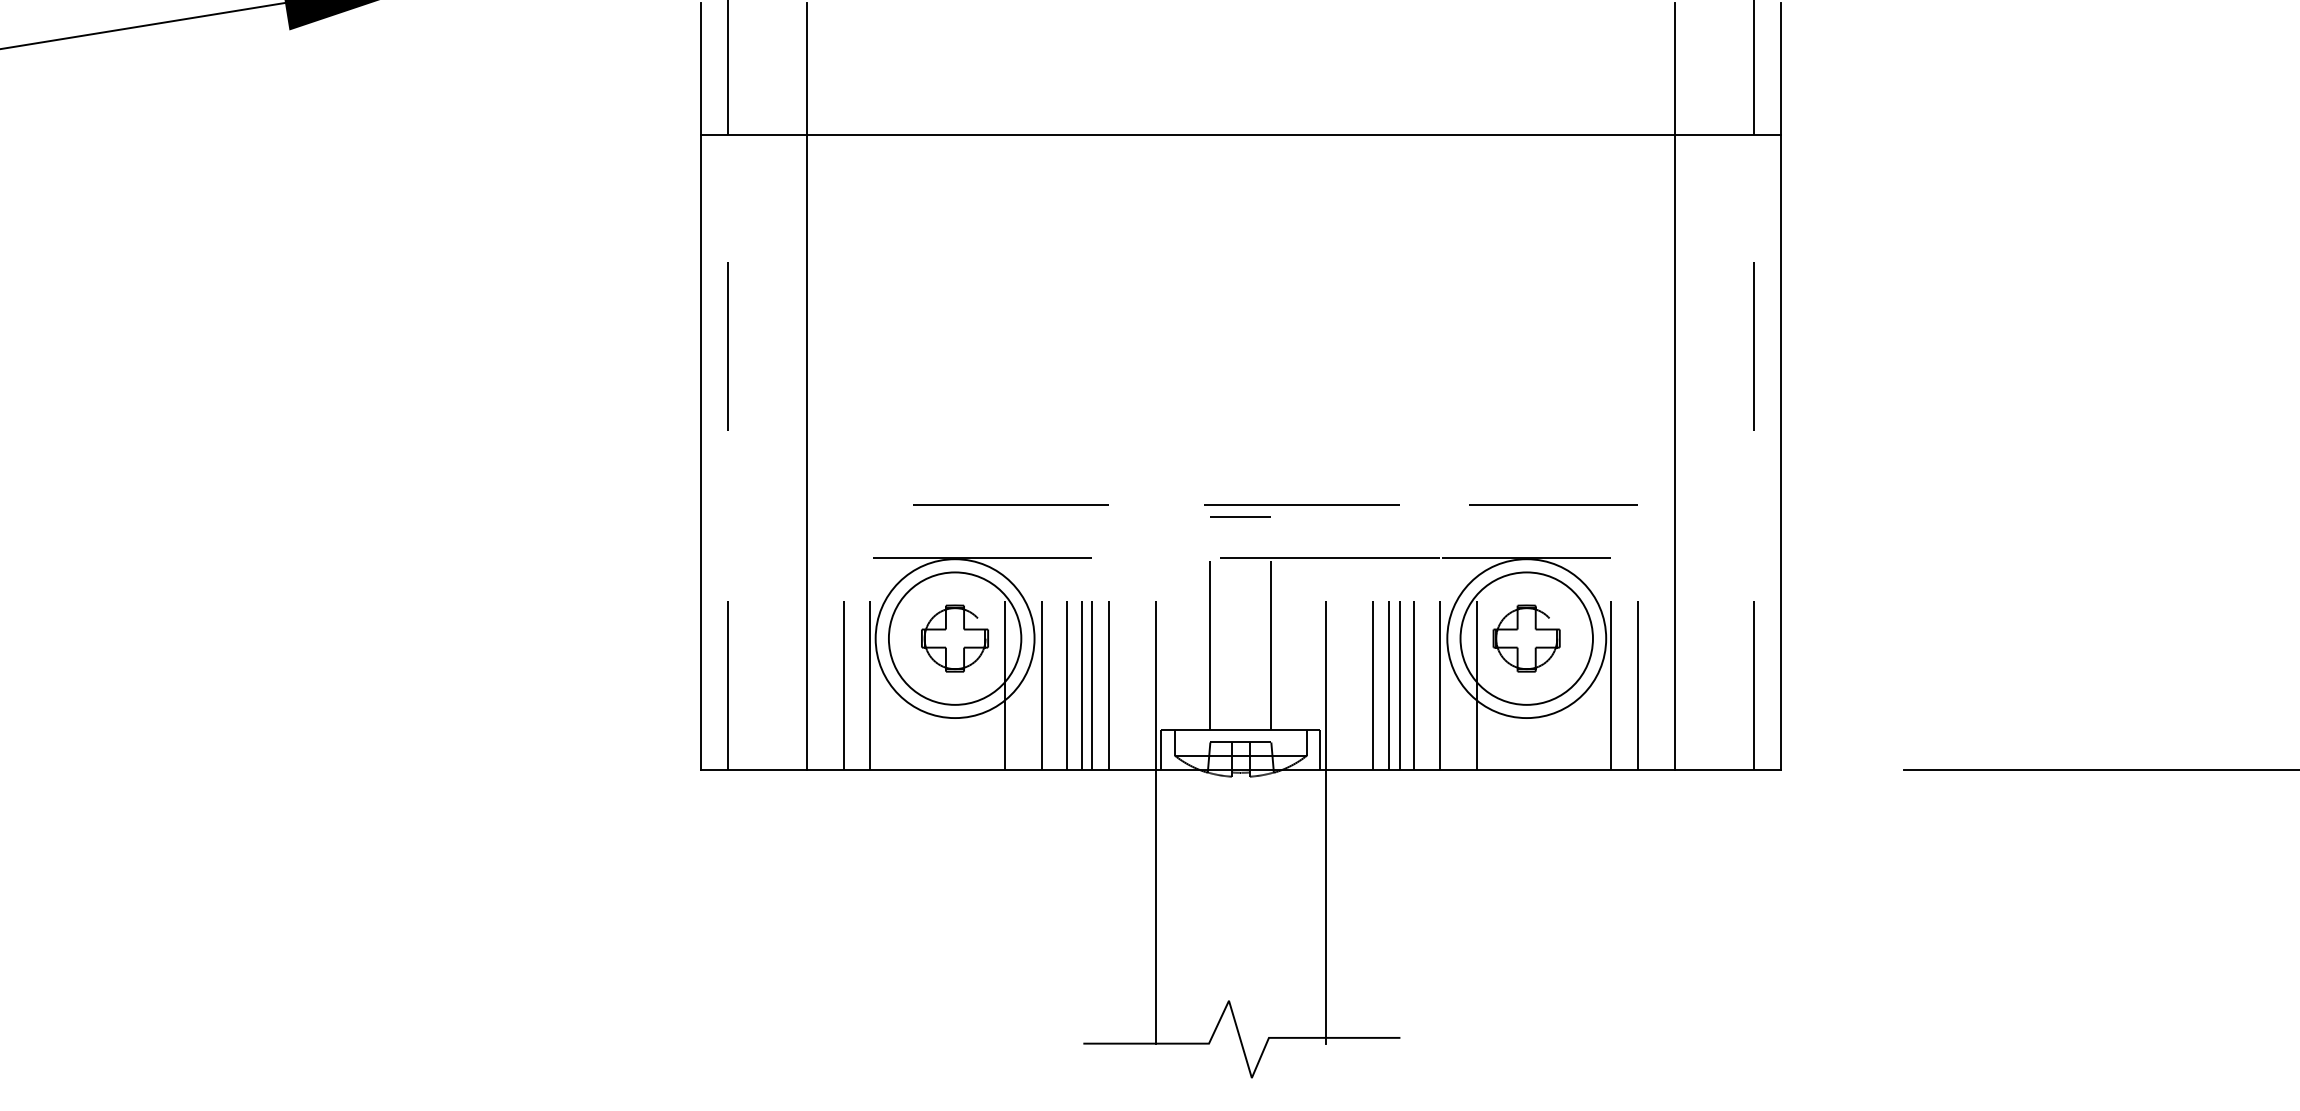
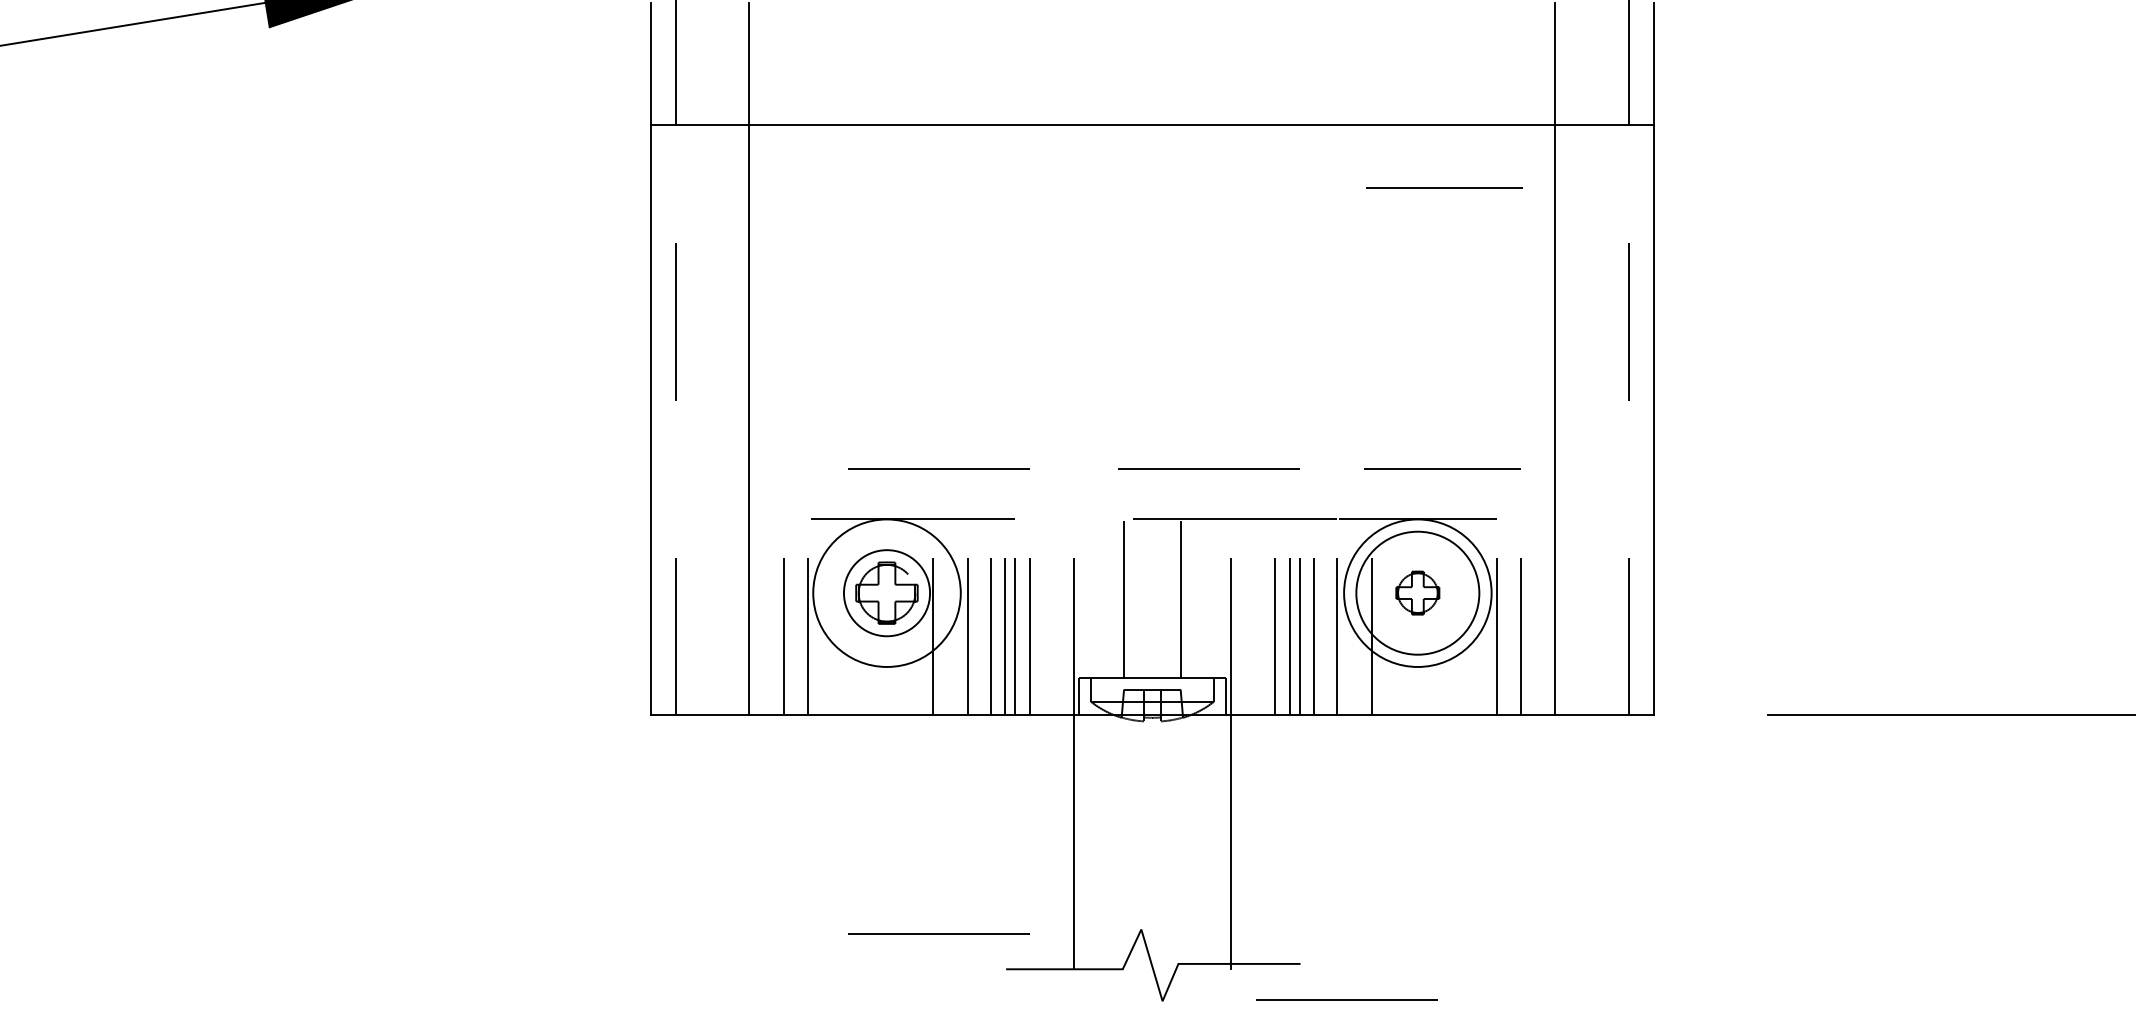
line: (1555, 201) -> (1444, 187), added
line: (1240, 517) -> (1152, 480), removed
circle: (954, 637) -> (886, 592), size x0.7
part: (1526, 637) -> (1417, 592), size x0.7
line: (1010, 1005) -> (938, 933), added
line: (1449, 1076) -> (1346, 999), added

